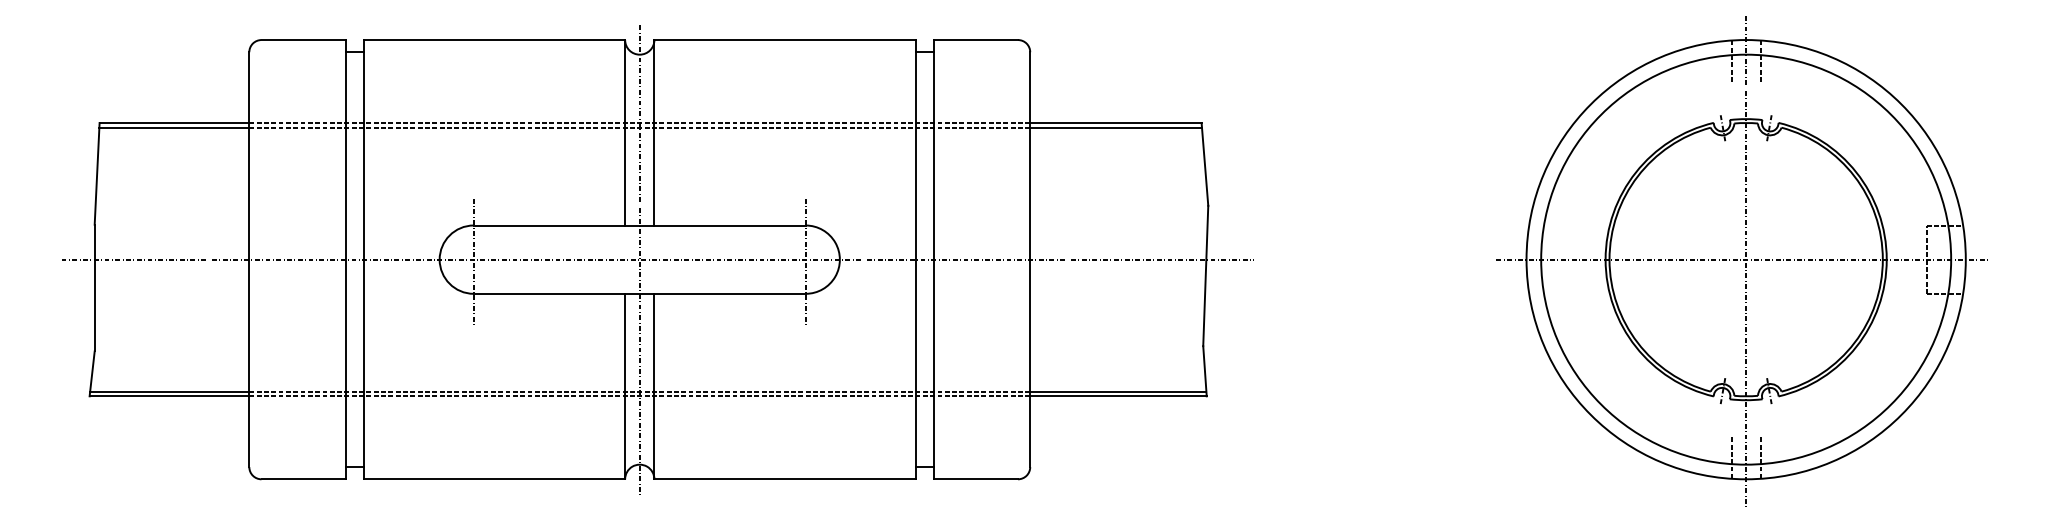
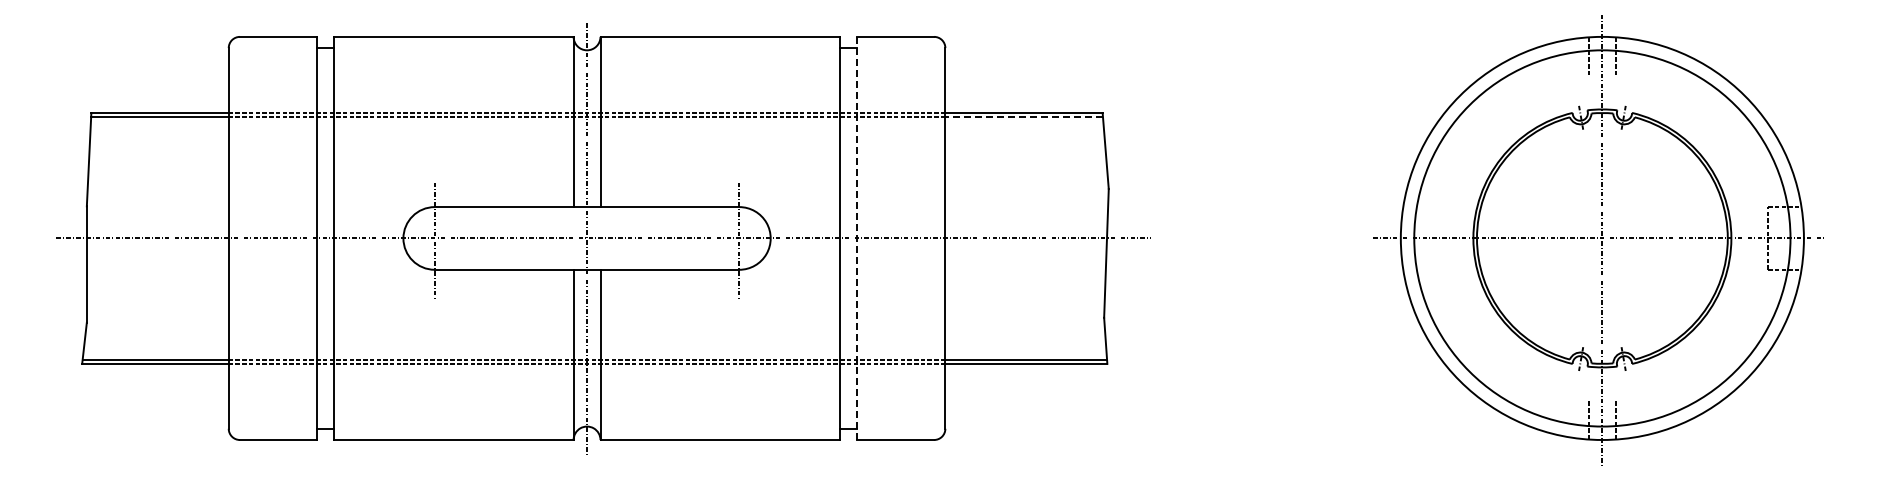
line: (1116, 127) -> (1024, 117), solid -> dashed
line: (933, 259) -> (856, 238), solid -> dashed

